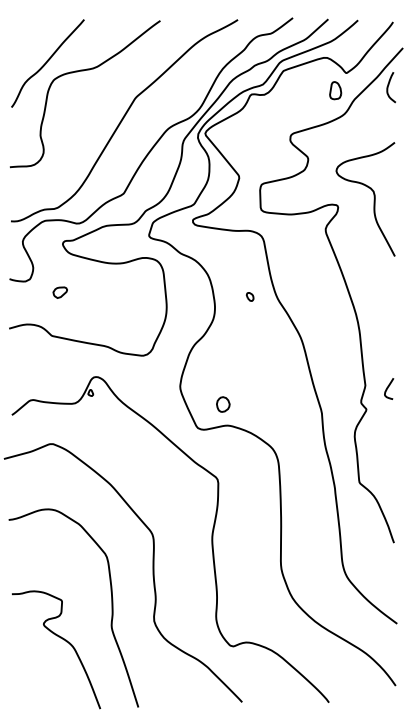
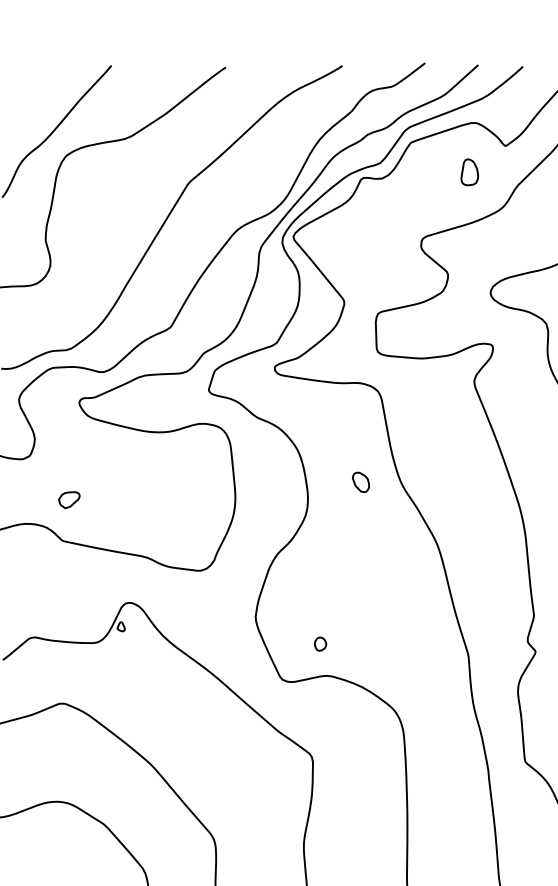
part: (335, 90) -> (469, 172), moved
part: (59, 292) -> (68, 499), moved
part: (249, 296) -> (359, 481), size x1.6
part: (223, 404) -> (320, 644), size x0.6

